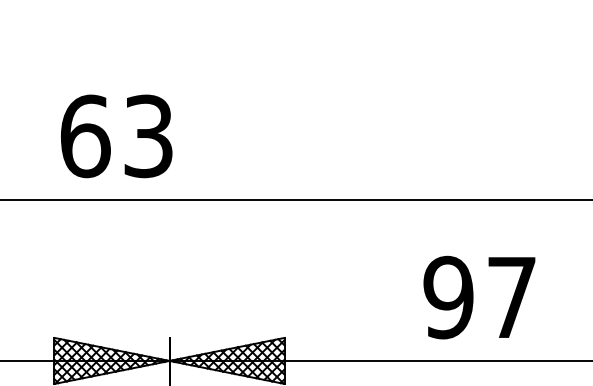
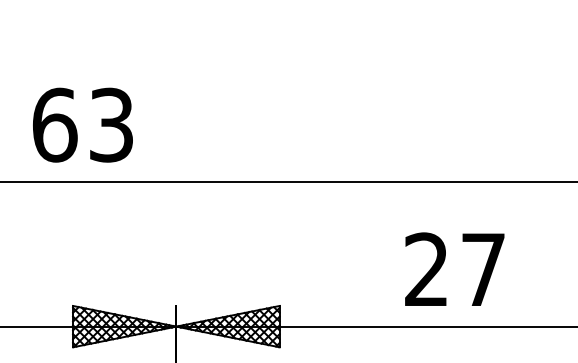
text: (116, 135) -> (82, 124), moved
text: (448, 297) -> (426, 269), 97 -> 27

